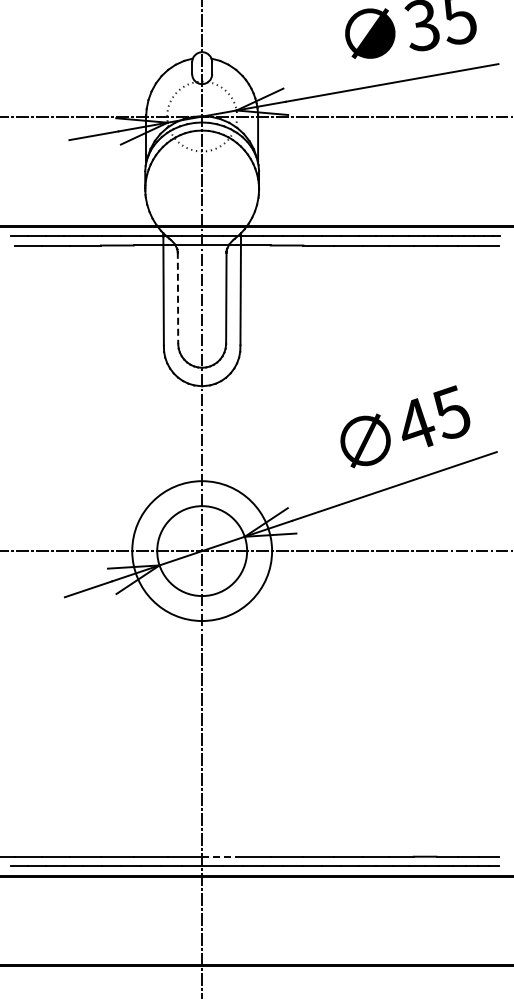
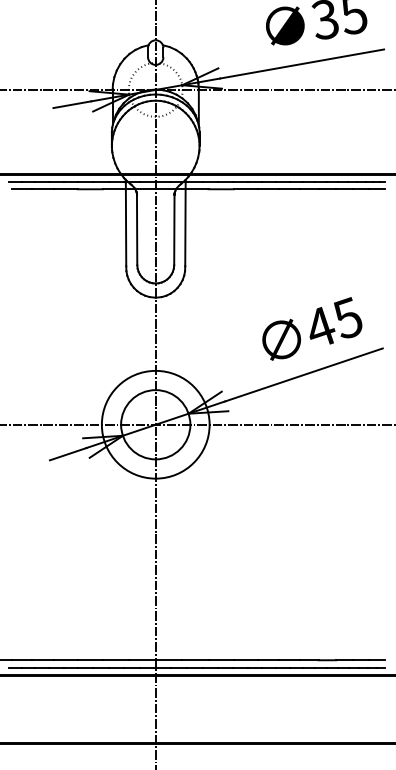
line: (178, 298) -> (137, 230), dashed -> solid
line: (219, 856) -> (169, 660), dashed -> solid

